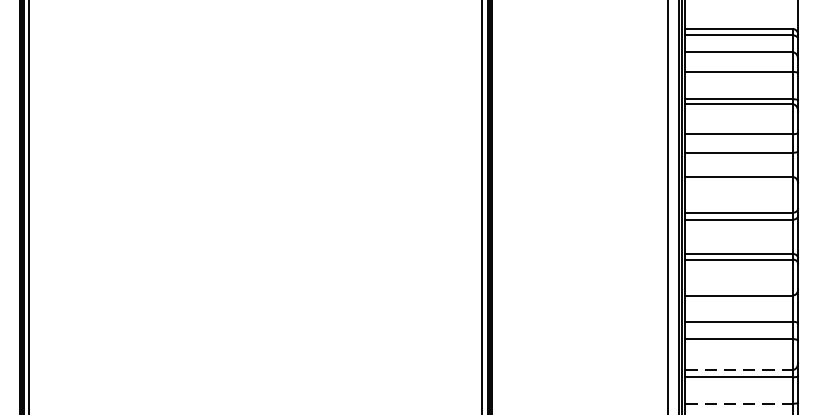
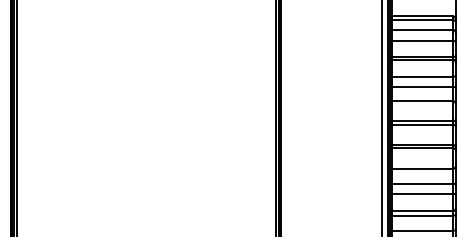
line: (739, 370) -> (422, 211), dashed -> solid
line: (739, 403) -> (422, 230), dashed -> solid

